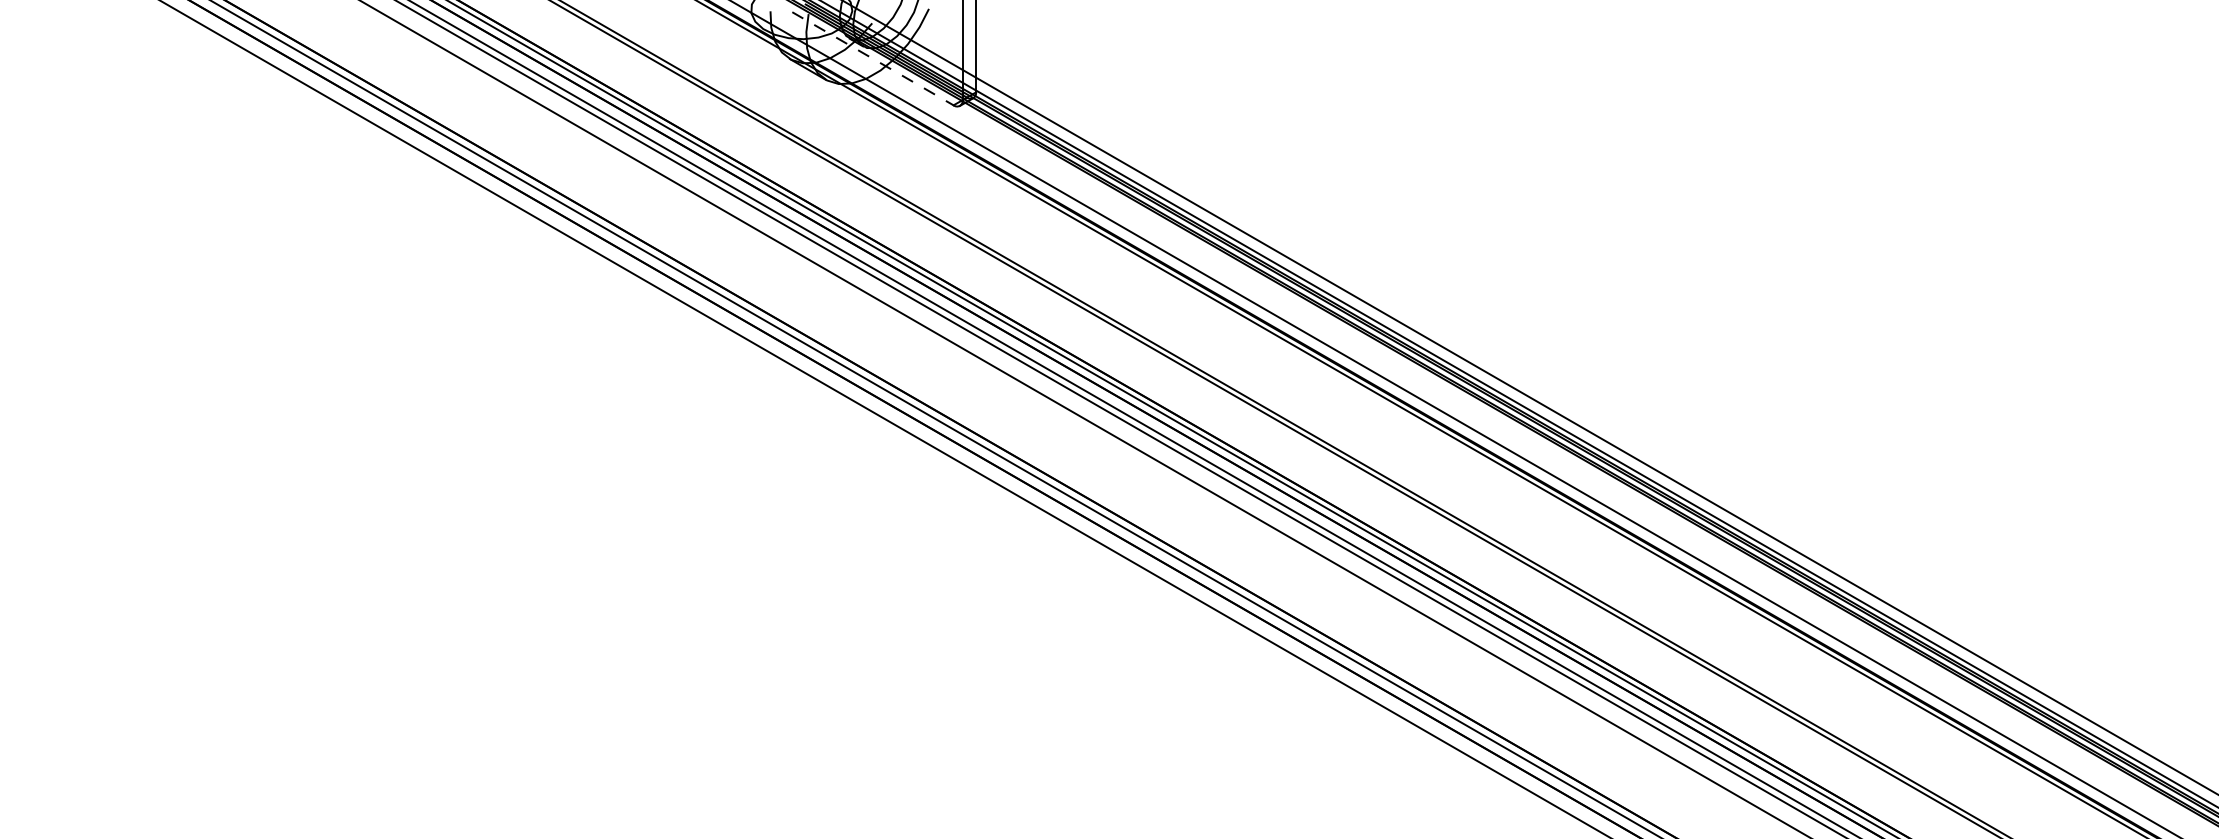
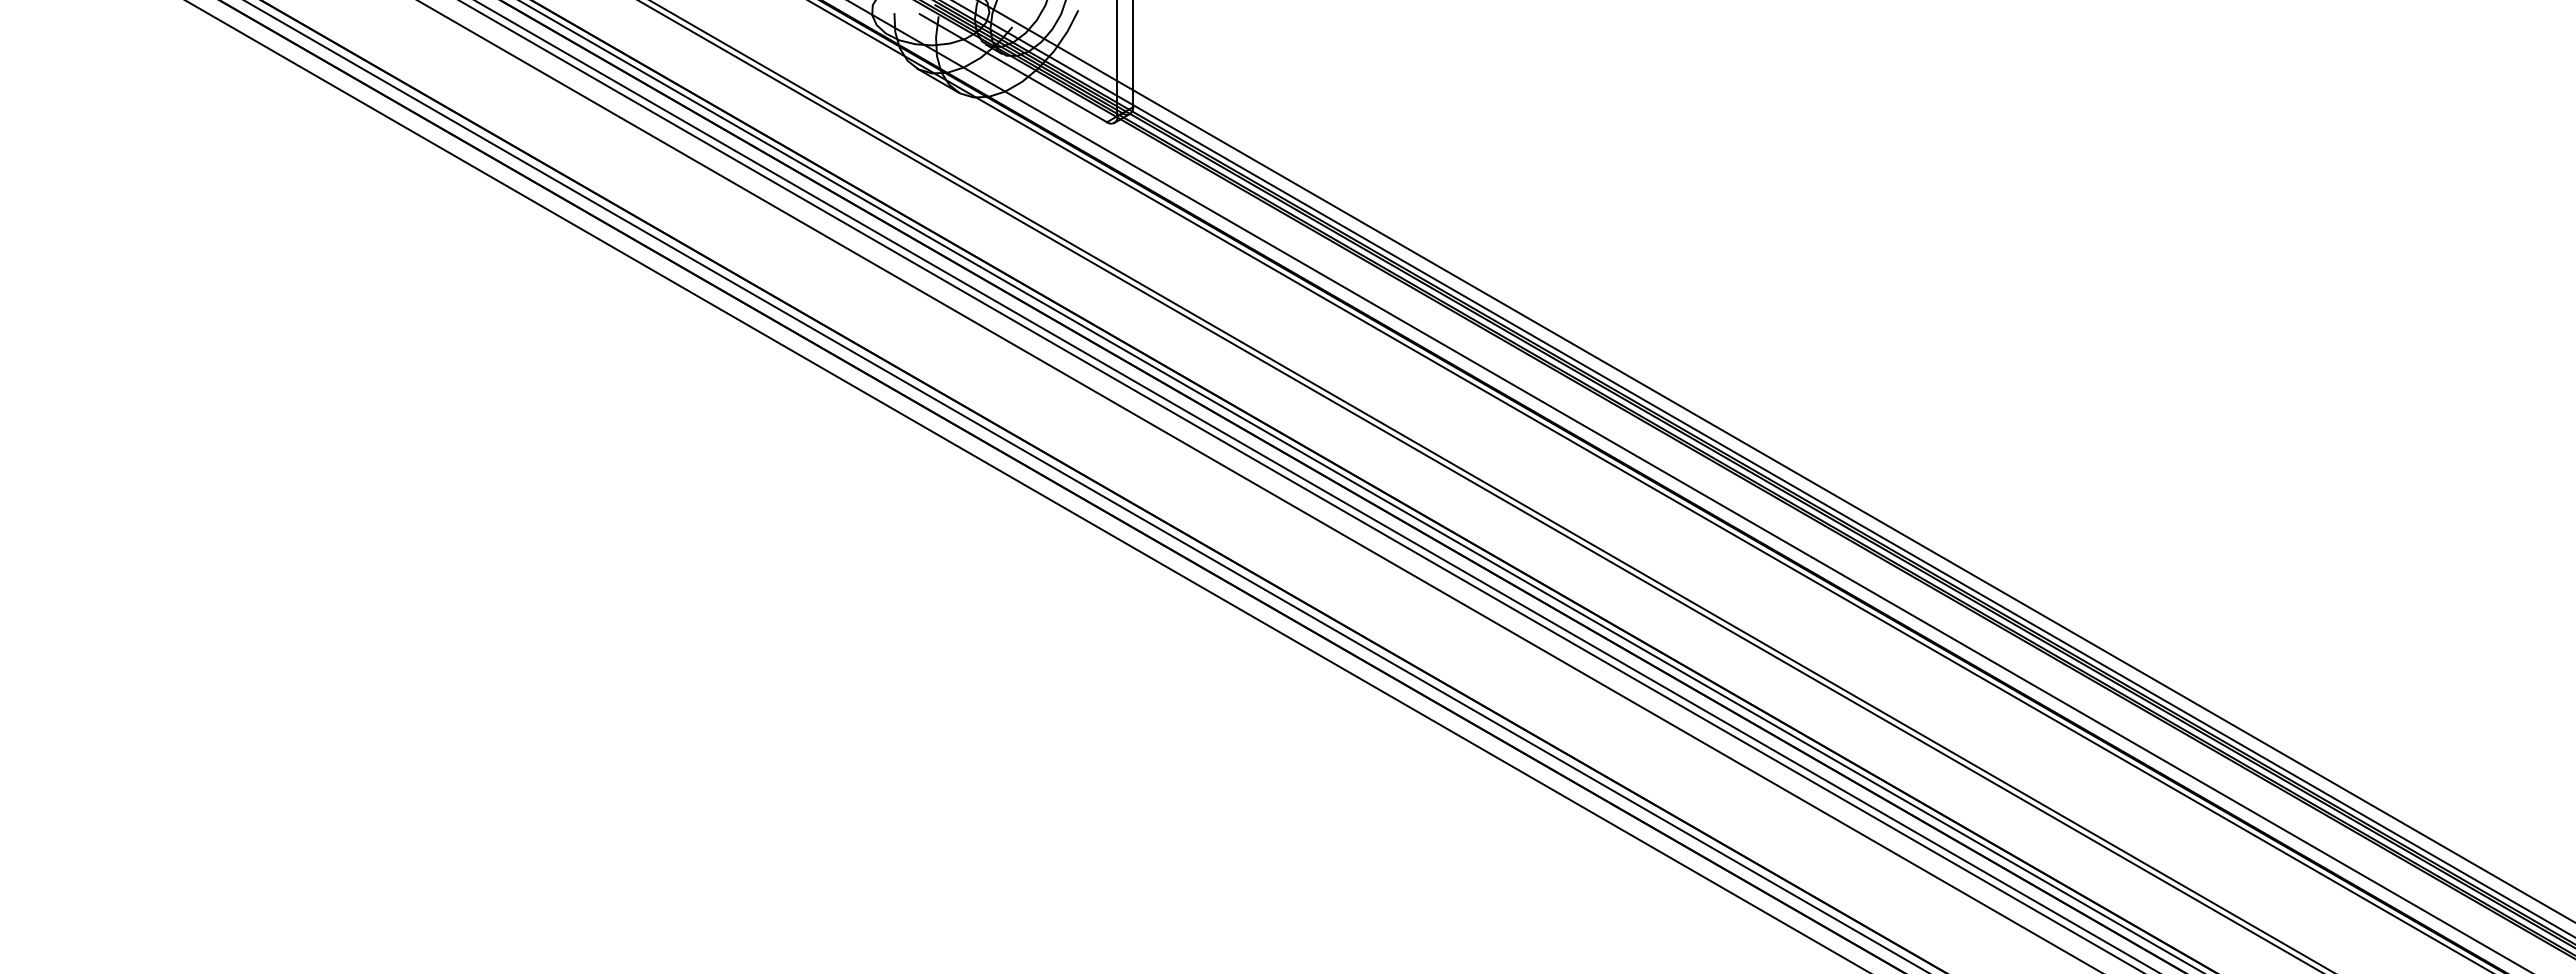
line: (873, 59) -> (1013, 68), dashed -> solid

